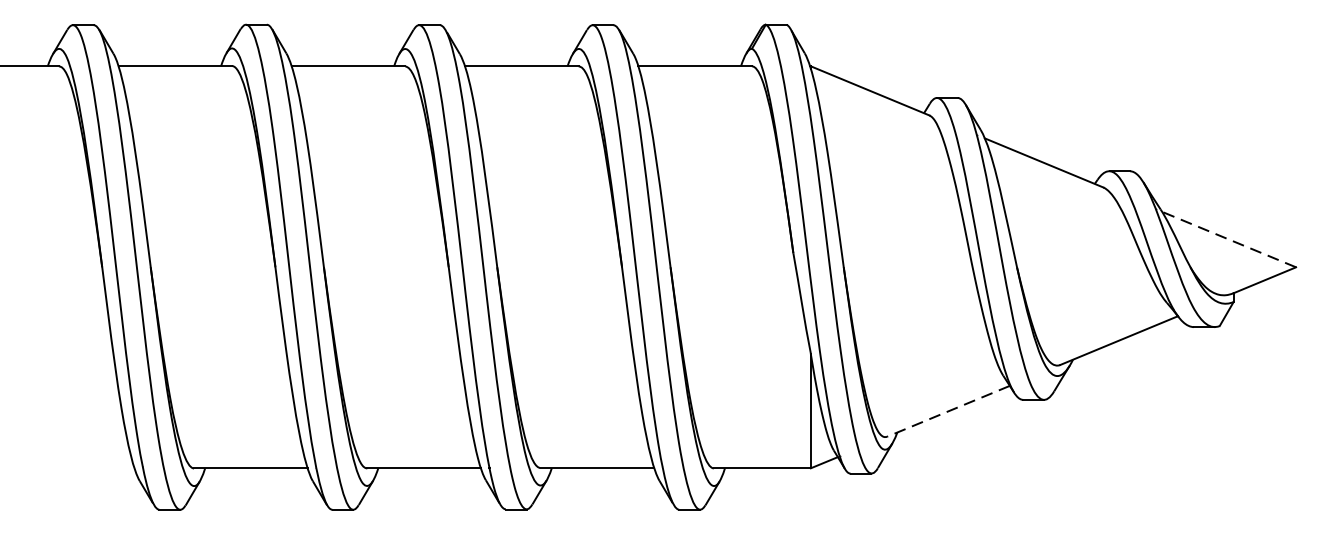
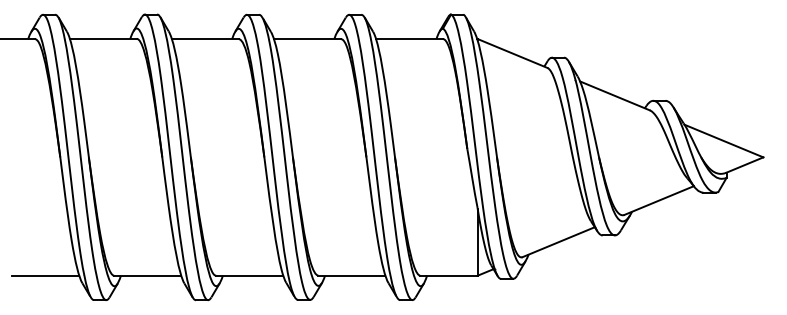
line: (1228, 240) -> (723, 141), dashed -> solid
line: (948, 411) -> (558, 242), dashed -> solid
line: (77, 467) -> (45, 275), added

